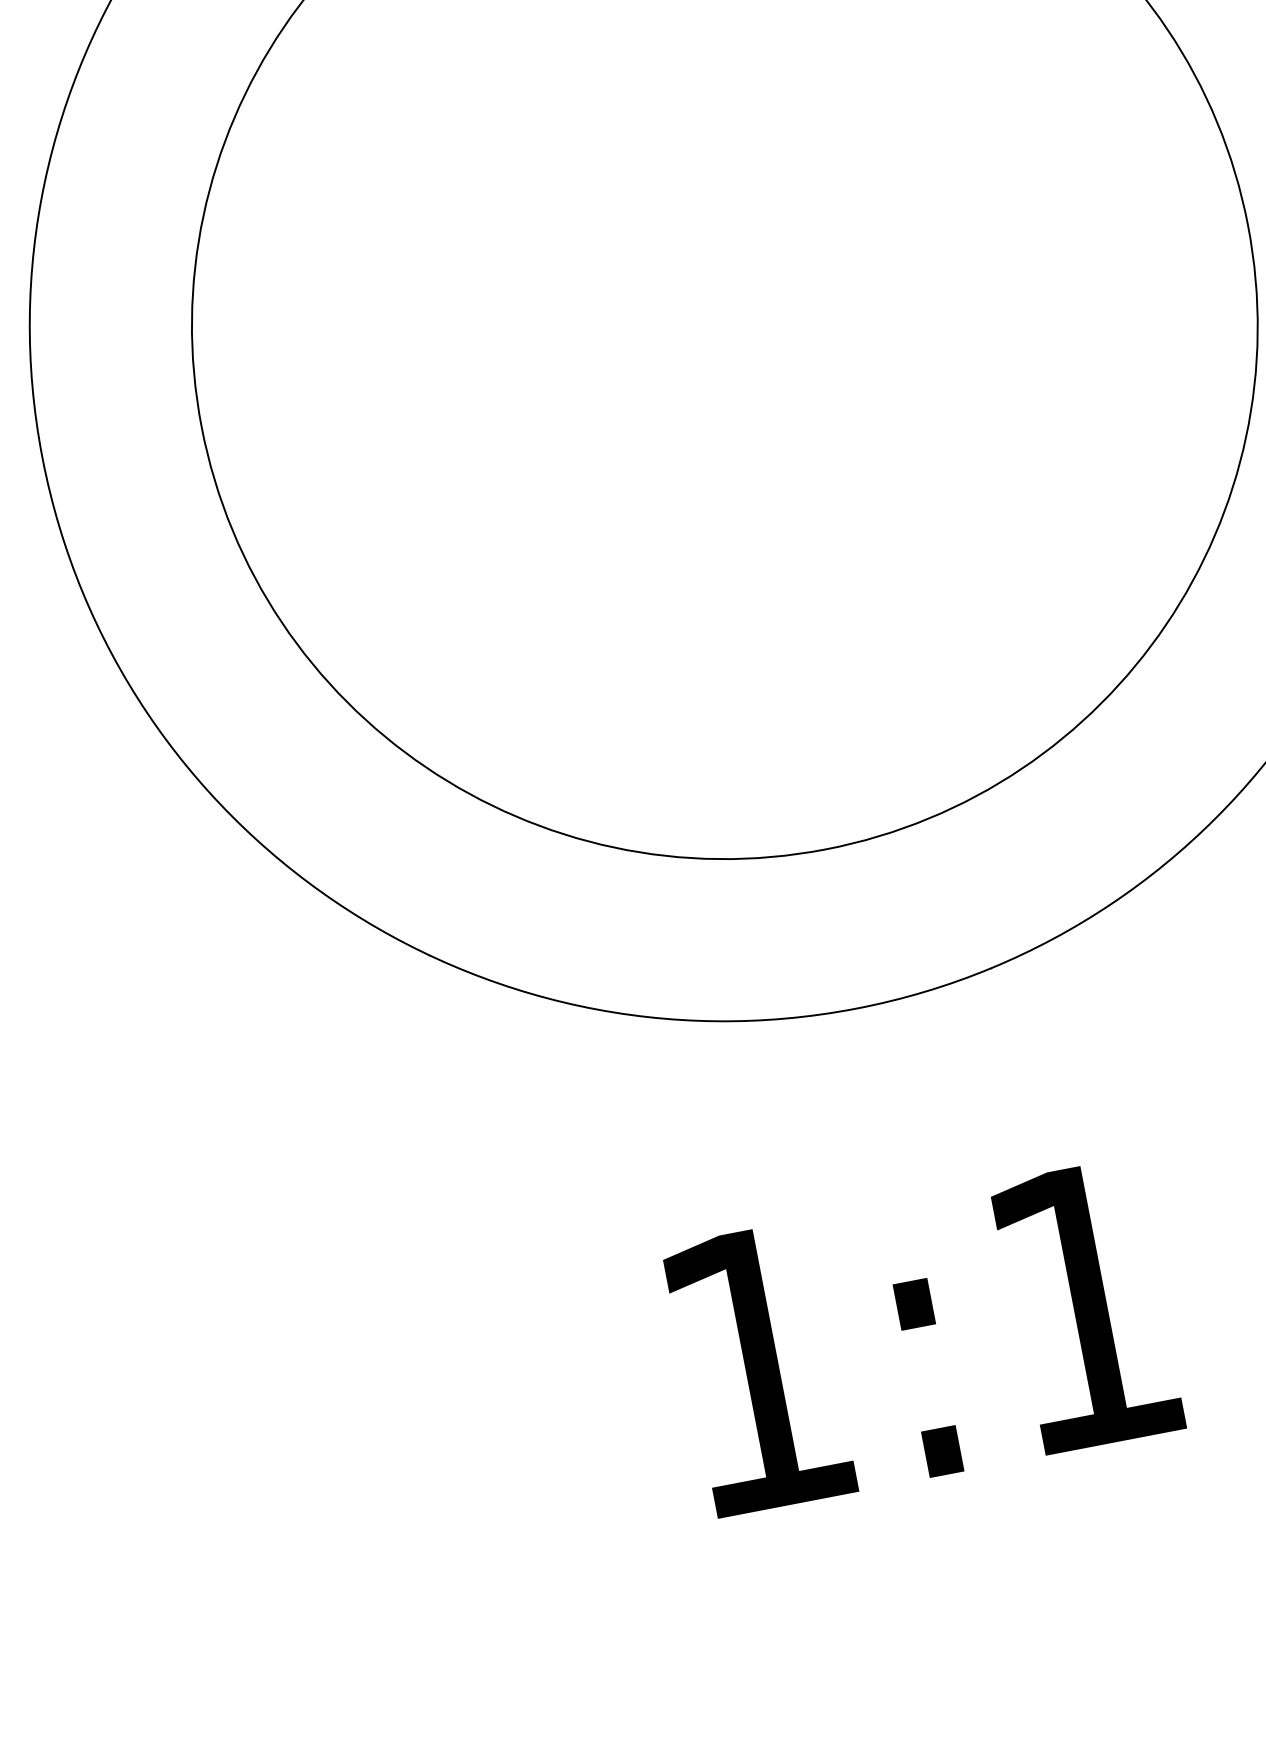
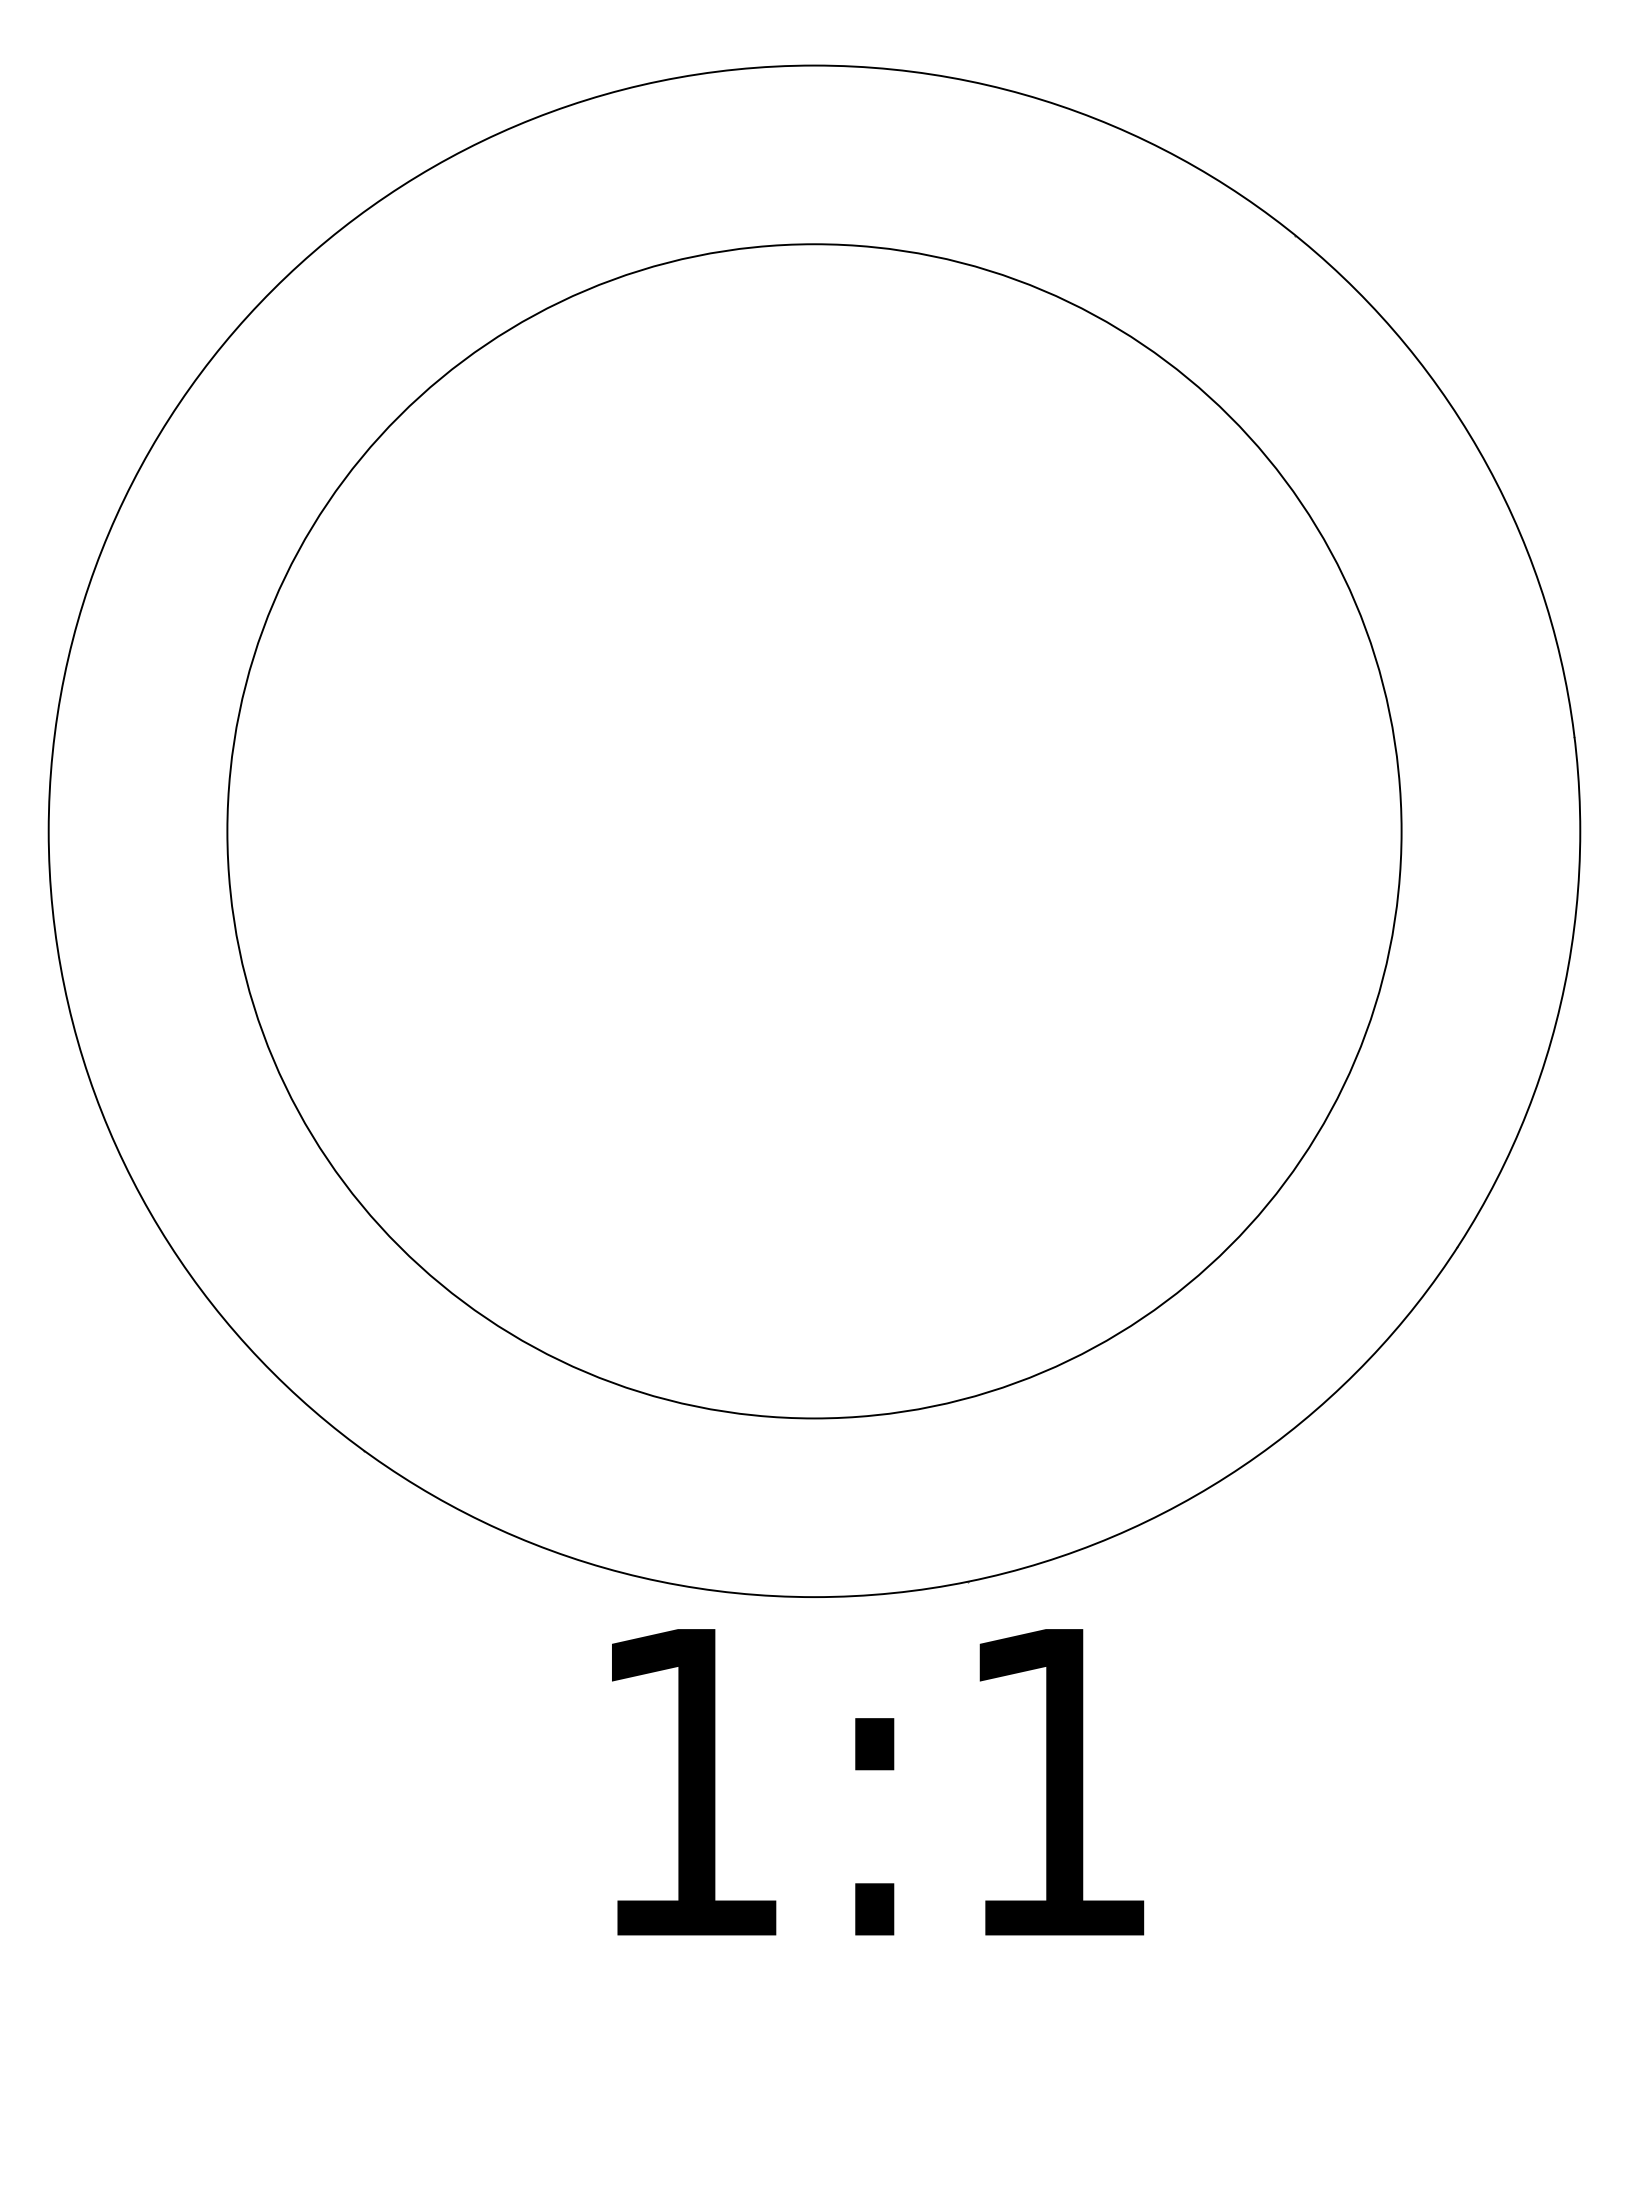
text: (924, 1337) -> (878, 1782), moved

